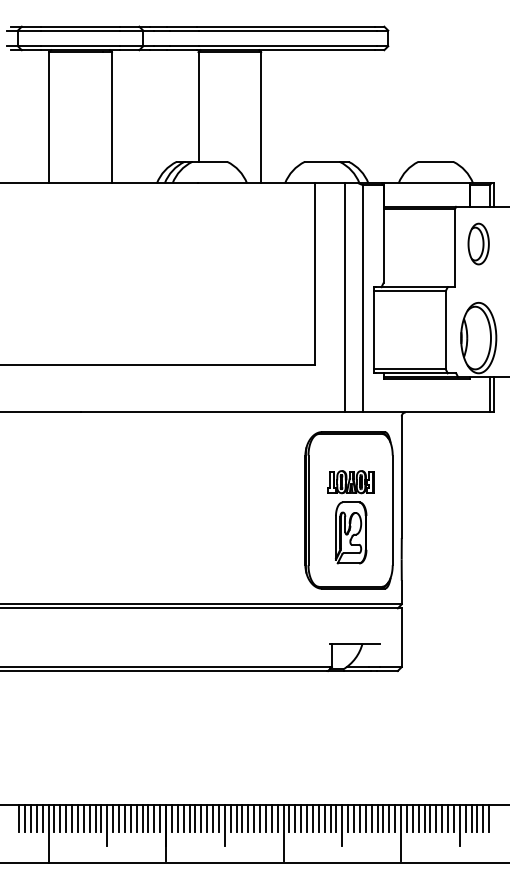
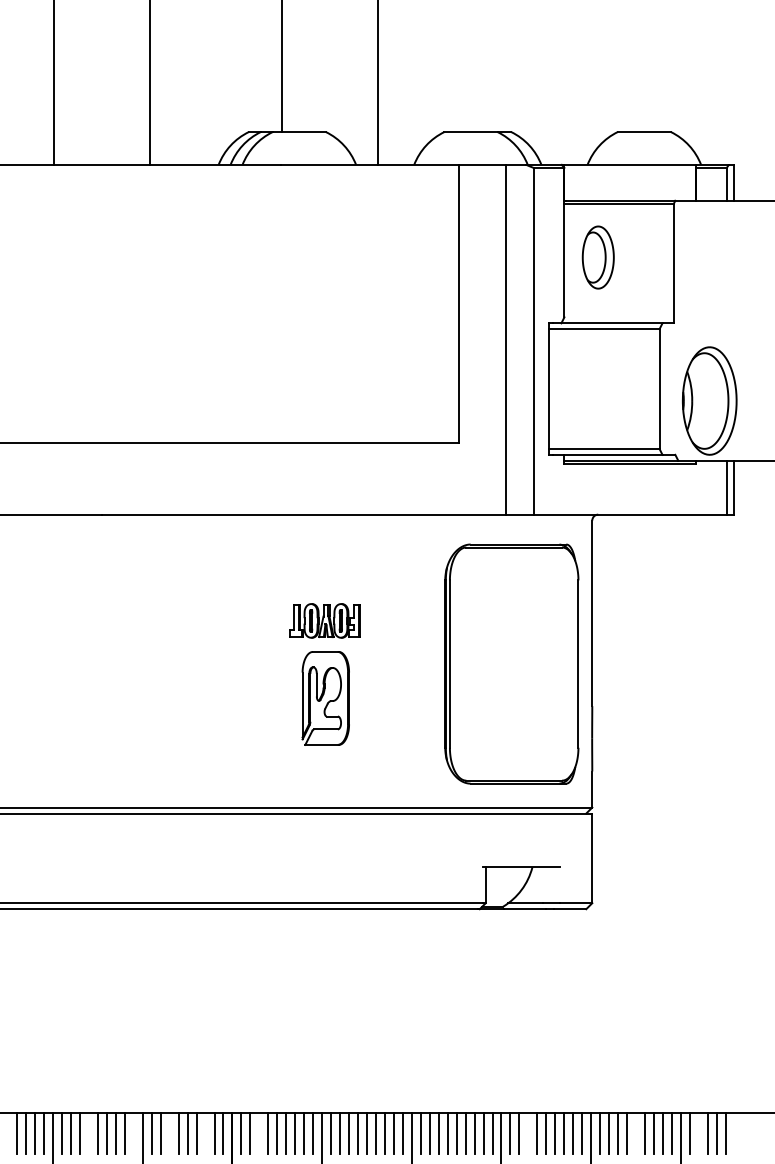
part: (478, 243) -> (597, 256), moved
part: (350, 517) -> (324, 674), moved
line: (19, 817) -> (8, 1132), removed
line: (72, 817) -> (89, 1132), removed
line: (101, 817) -> (133, 1132), removed
line: (124, 817) -> (169, 1132), removed
line: (148, 817) -> (205, 1132), removed
line: (183, 817) -> (259, 1132), removed
line: (359, 817) -> (527, 1132), removed
line: (430, 817) -> (636, 1132), removed
line: (471, 817) -> (698, 1132), removed

